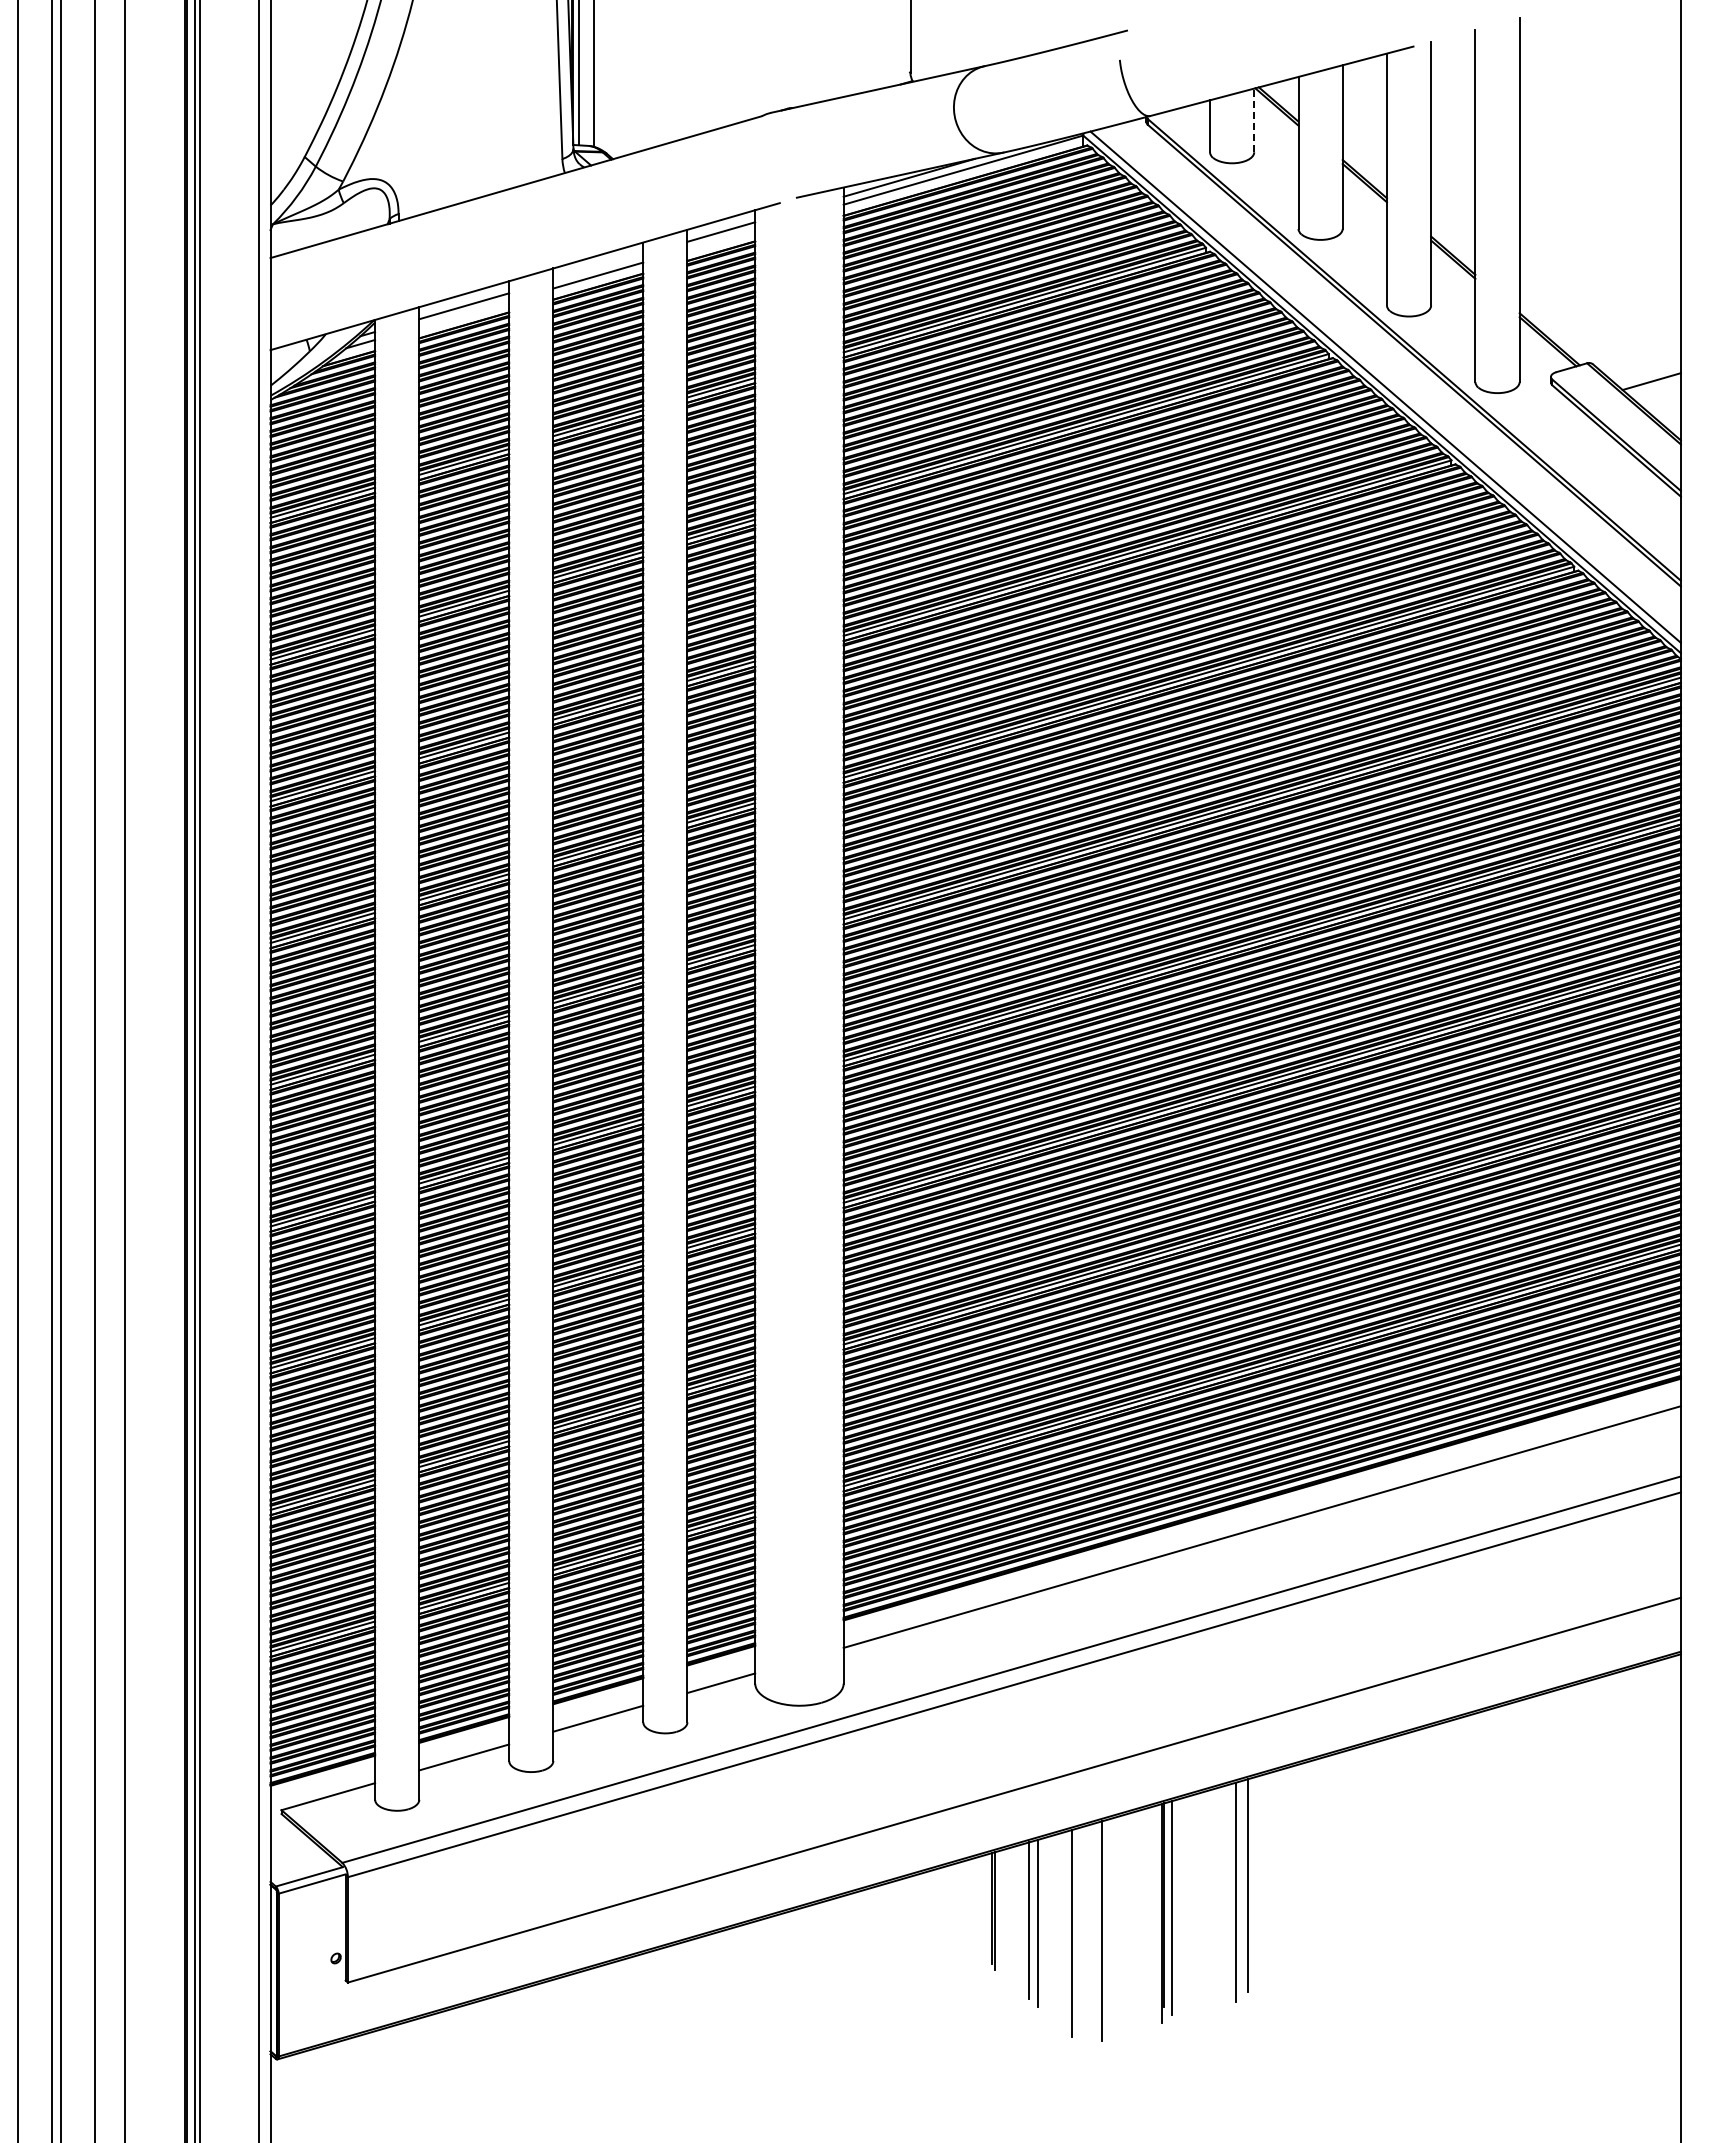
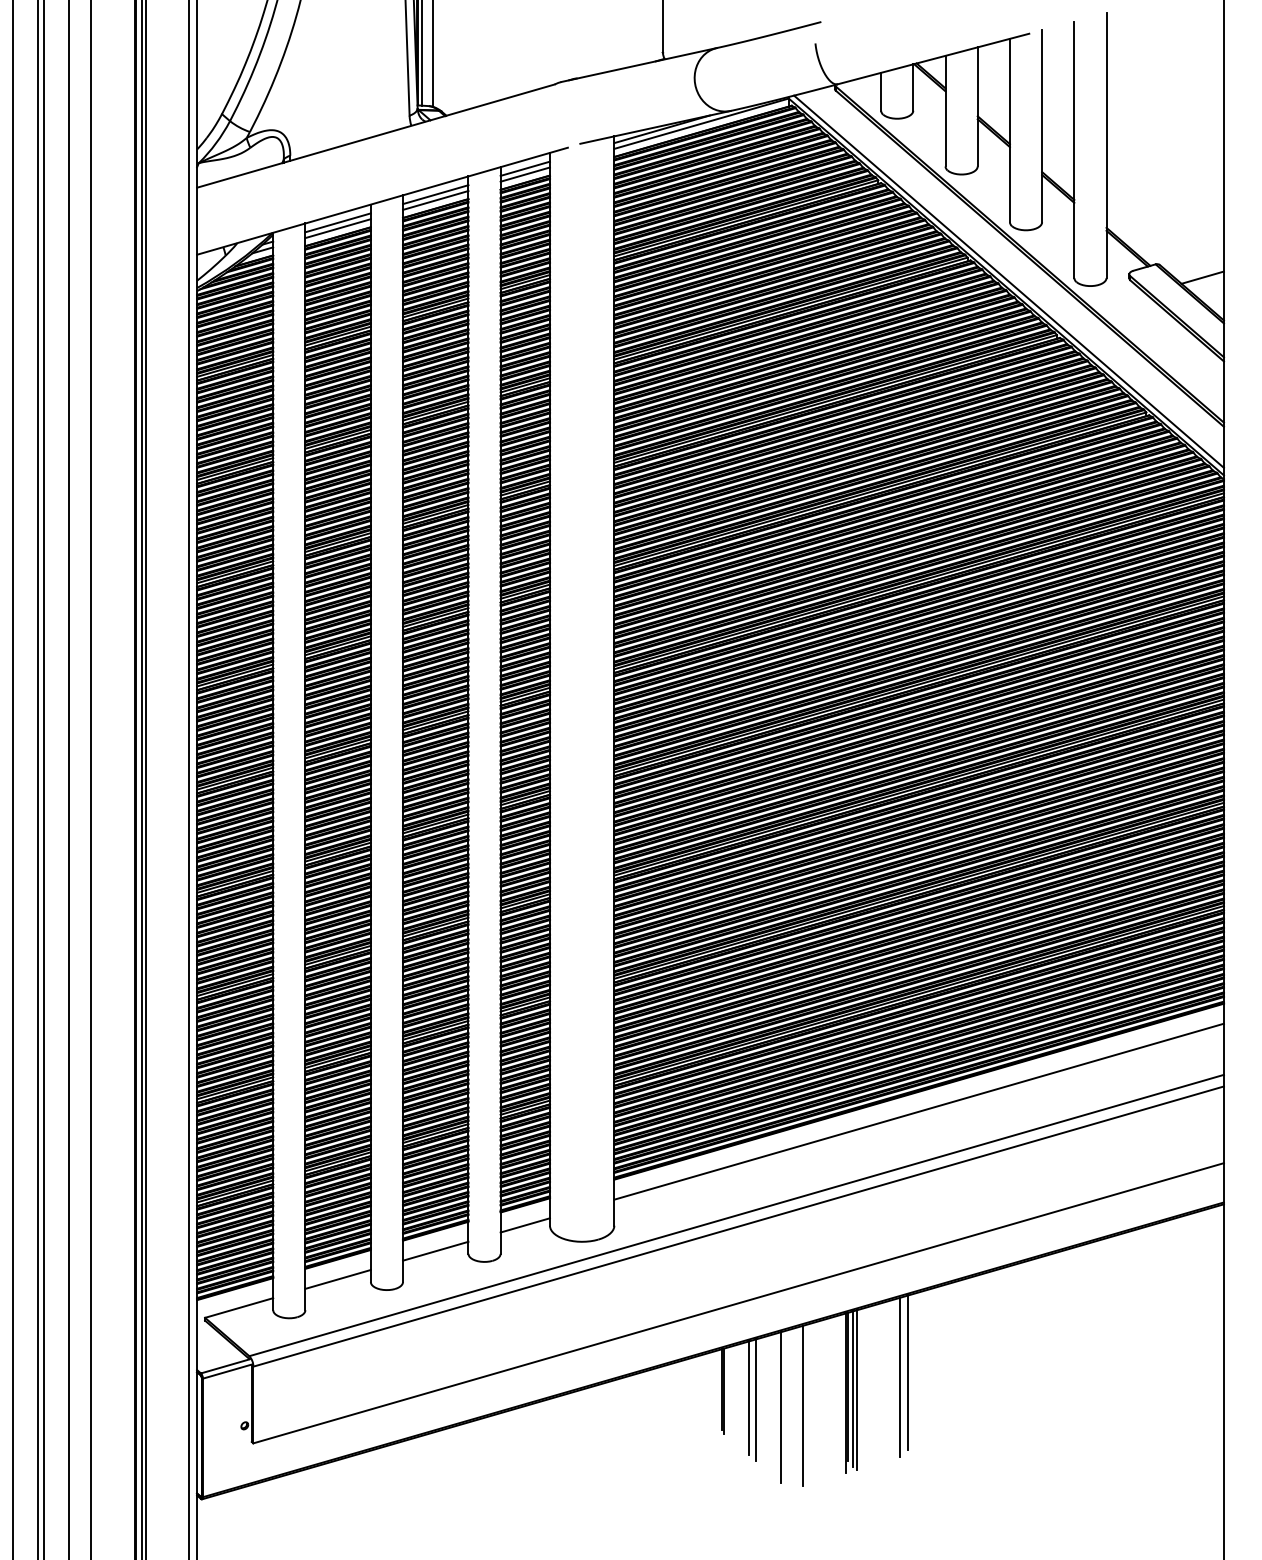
line: (1254, 120) -> (913, 87), dashed -> solid
line: (721, 239) -> (525, 174), added
line: (598, 267) -> (435, 194), added
line: (464, 314) -> (338, 228), added
line: (1177, 1909) -> (857, 1390), added

